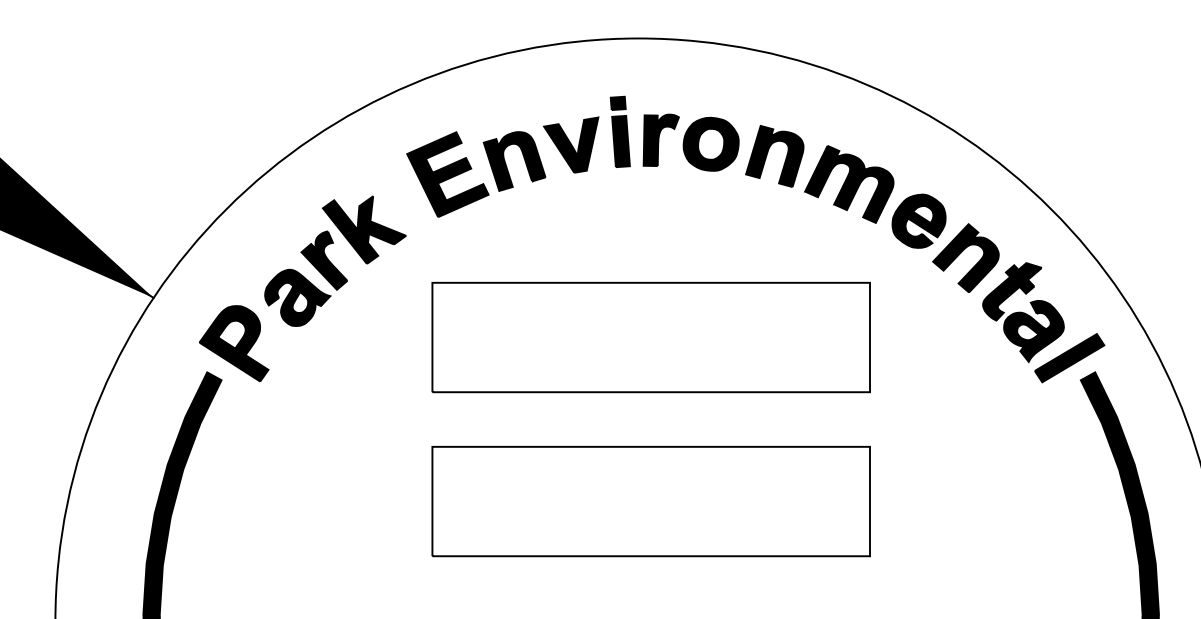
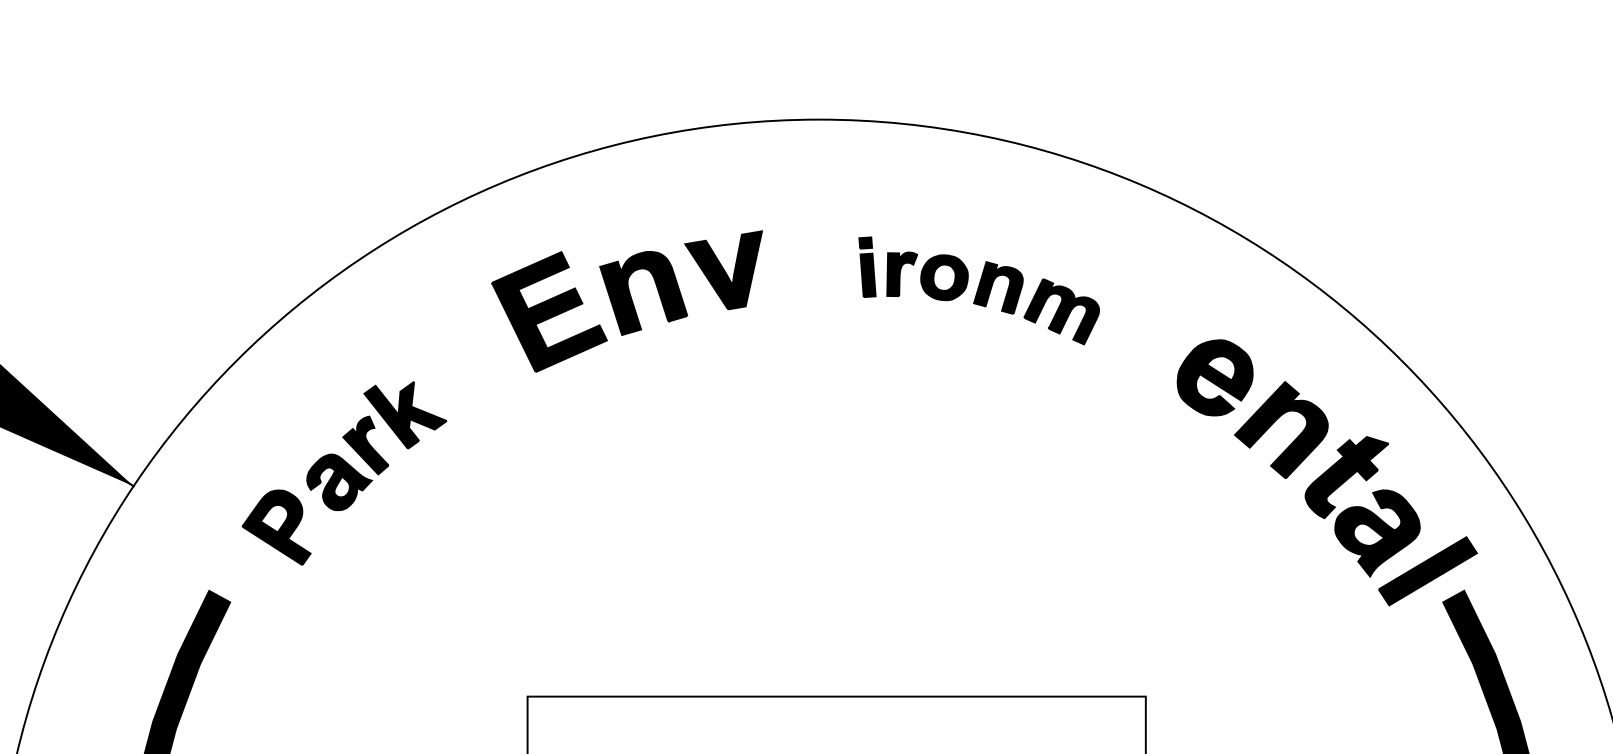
part: (751, 159) -> (978, 290), size x0.6
part: (302, 288) -> (344, 472), size x0.7
part: (650, 337) -> (835, 542), removed

